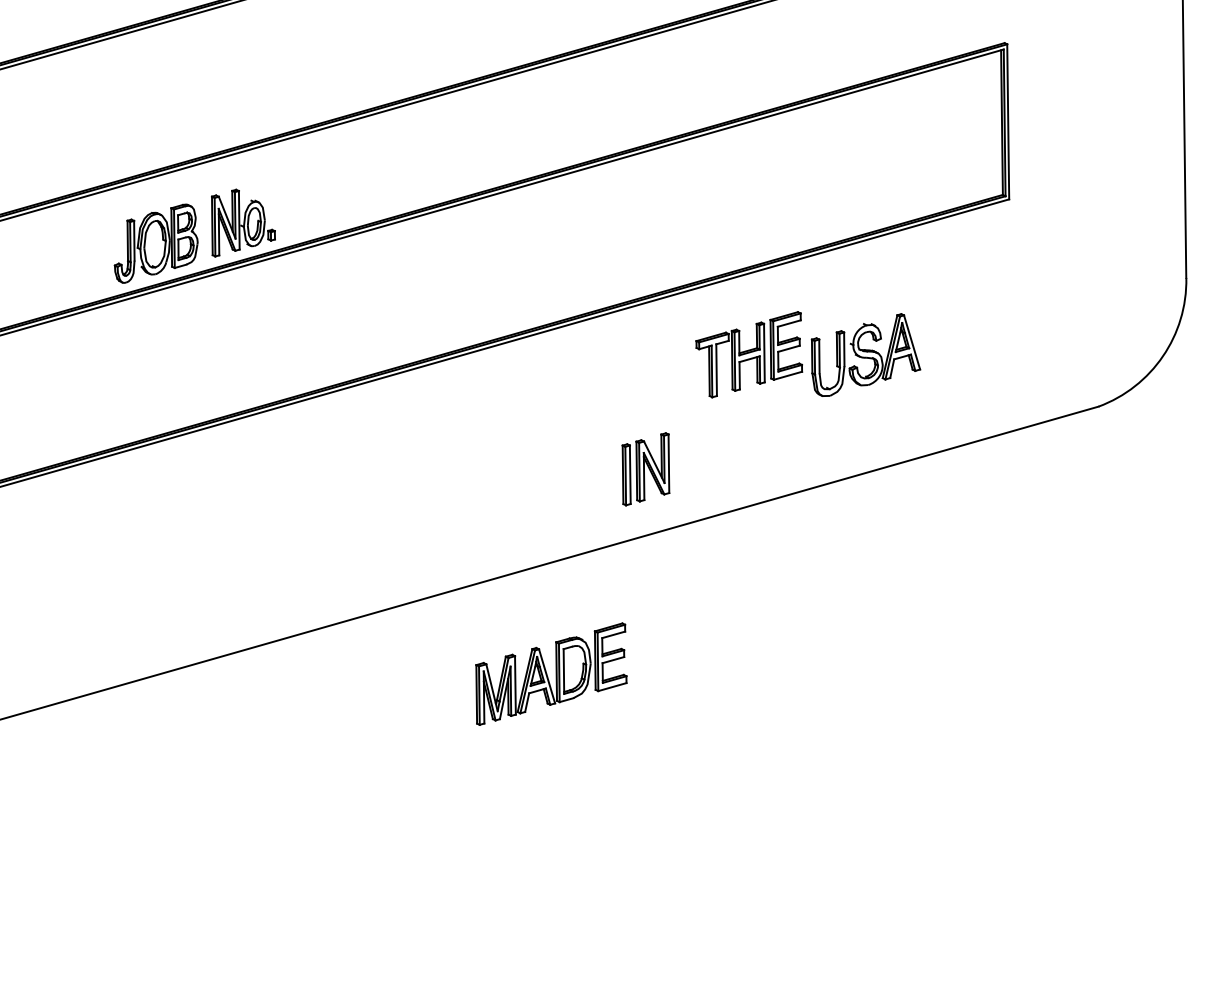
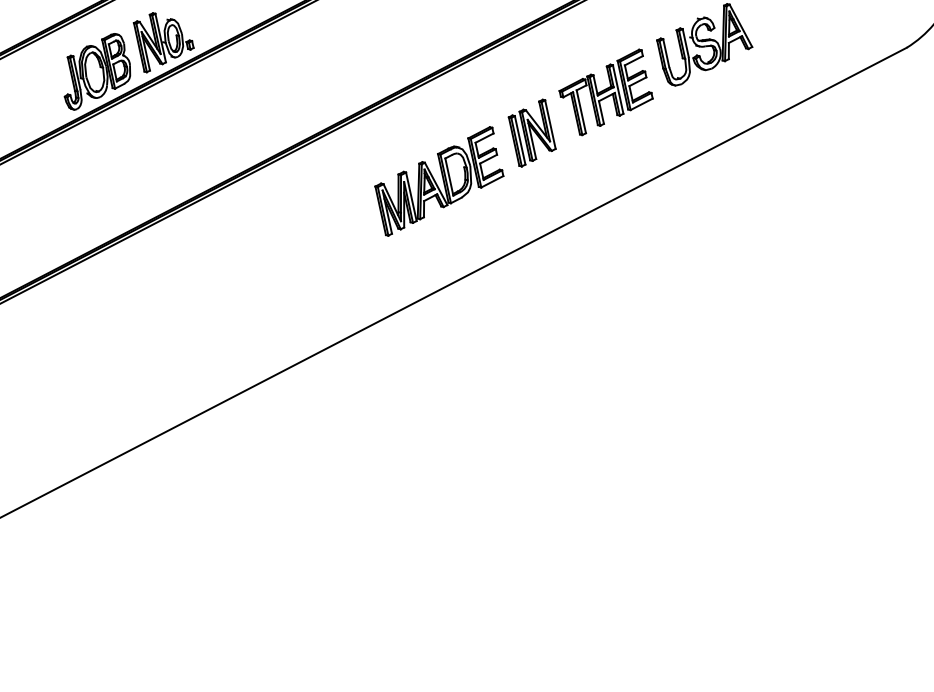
part: (749, 354) -> (606, 93), moved
part: (645, 469) -> (531, 133), moved
part: (551, 673) -> (439, 180), moved

